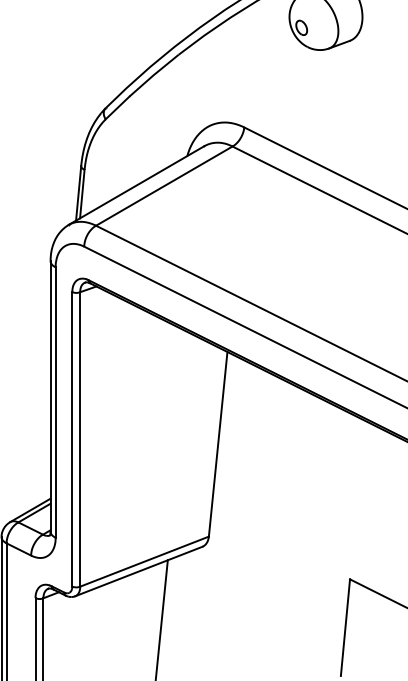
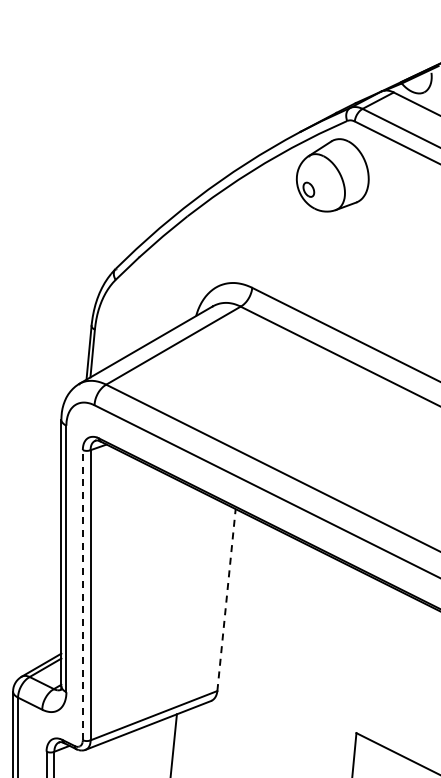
line: (71, 438) -> (82, 594), solid -> dashed
line: (218, 443) -> (226, 599), solid -> dashed

